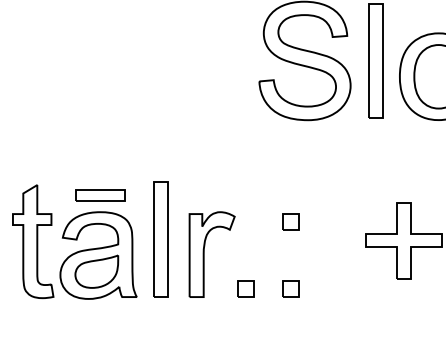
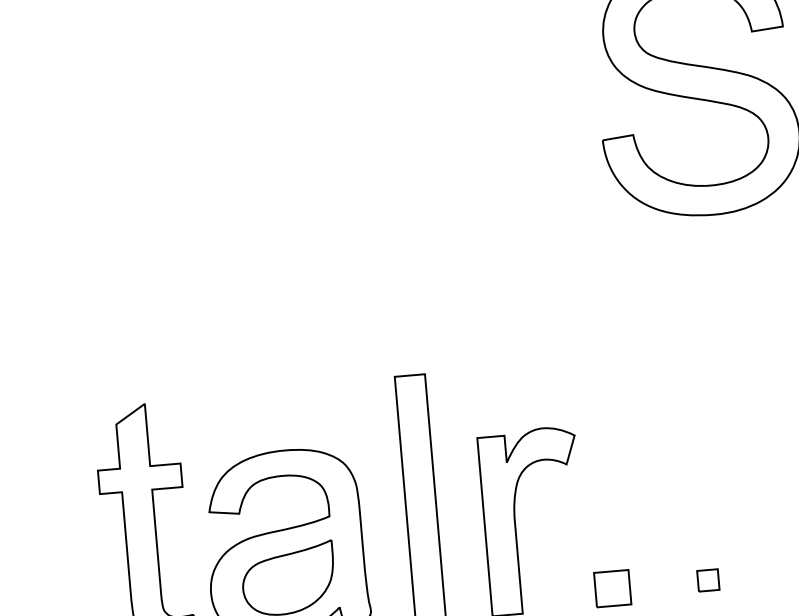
part: (100, 195) -> (282, 414), removed
part: (290, 221) -> (695, 435), removed
part: (290, 288) -> (707, 579), size x0.6

